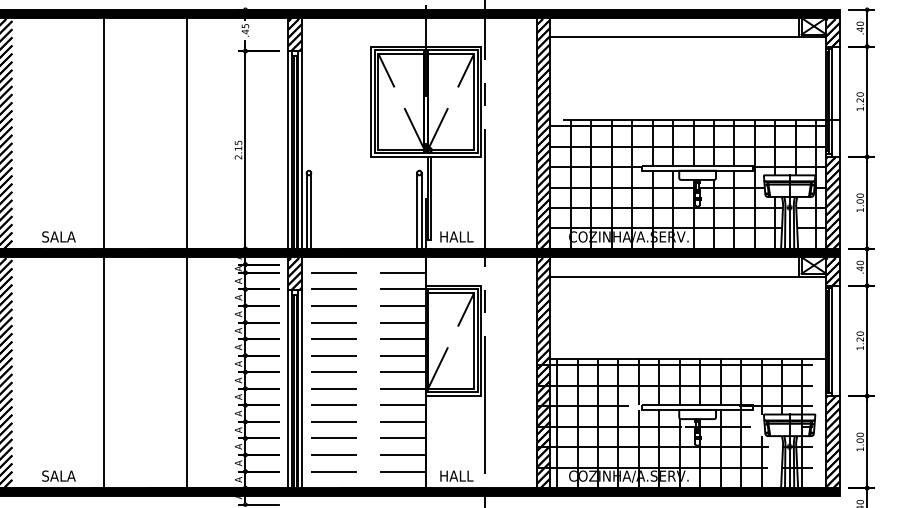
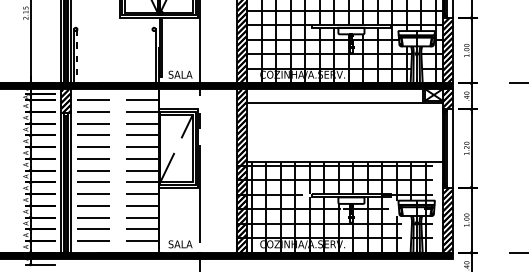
line: (311, 210) -> (77, 55), solid -> dashed
line: (417, 210) -> (152, 55), removed
text: (456, 236) -> (180, 74), HALL -> SALA
text: (455, 475) -> (179, 243), HALL -> SALA

